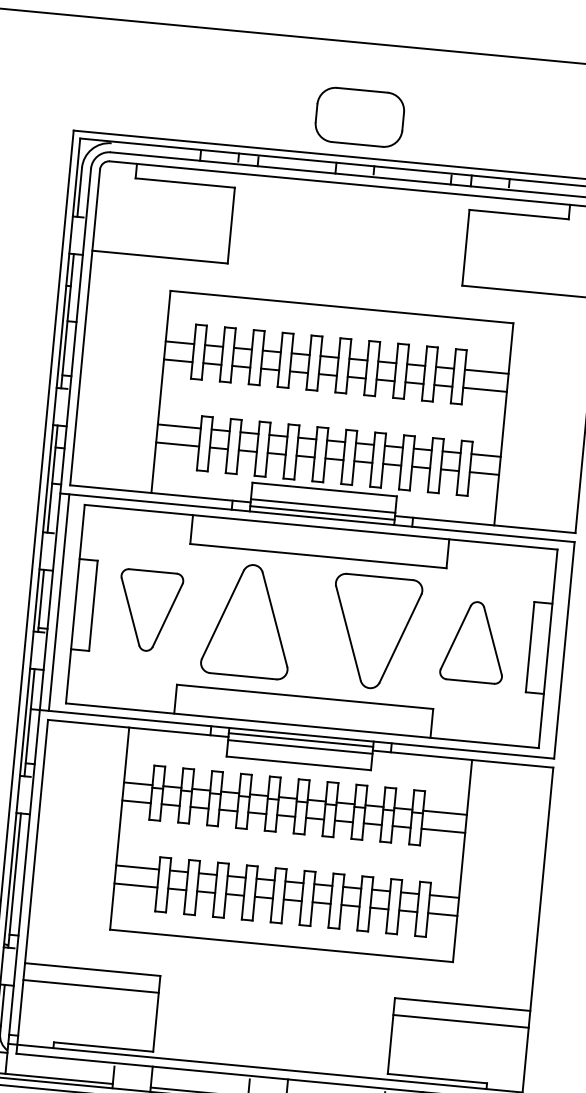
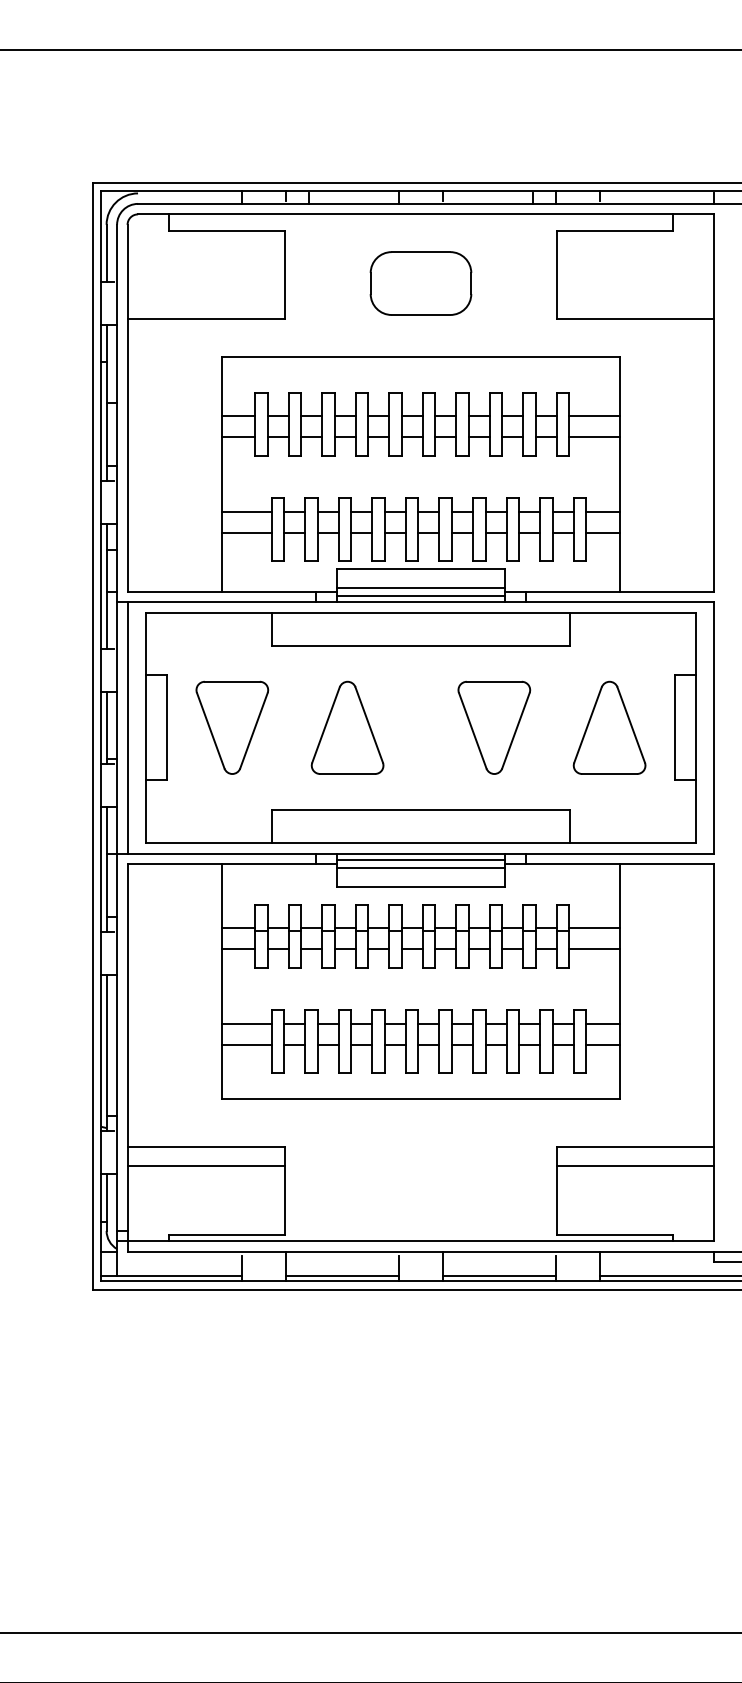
part: (359, 117) -> (420, 283), moved
part: (248, 620) -> (347, 727), size x0.71
part: (375, 632) -> (494, 727), size x0.71

